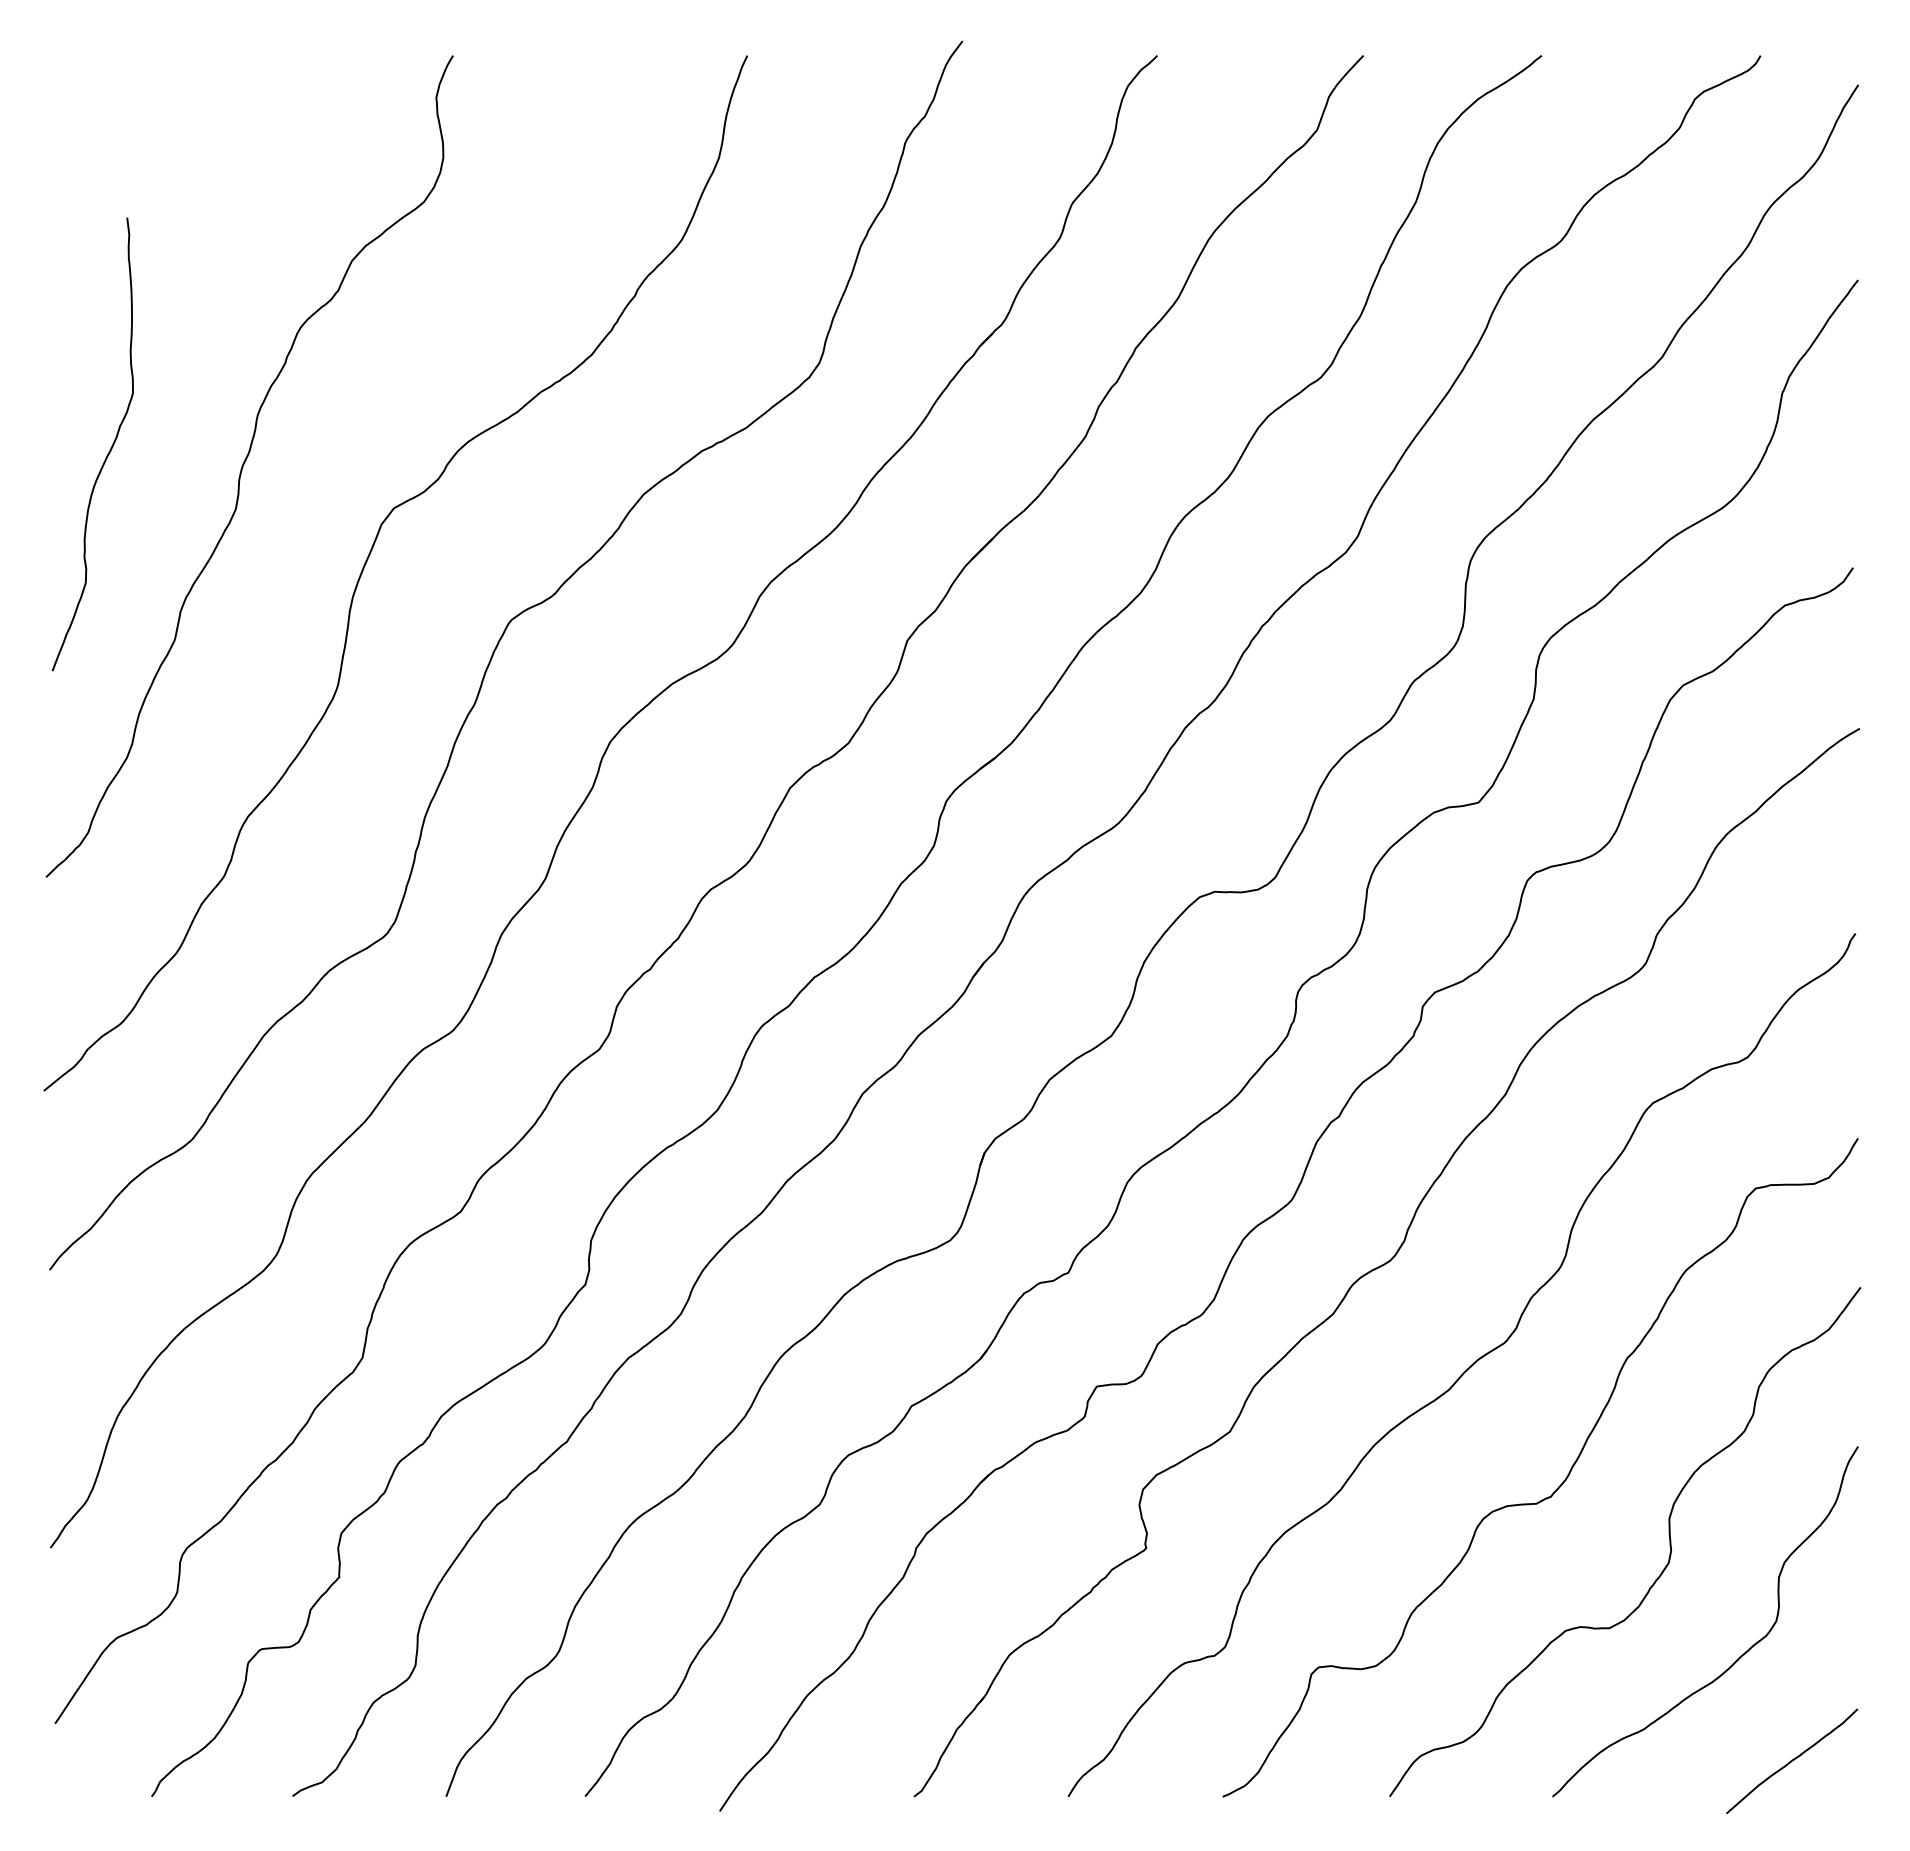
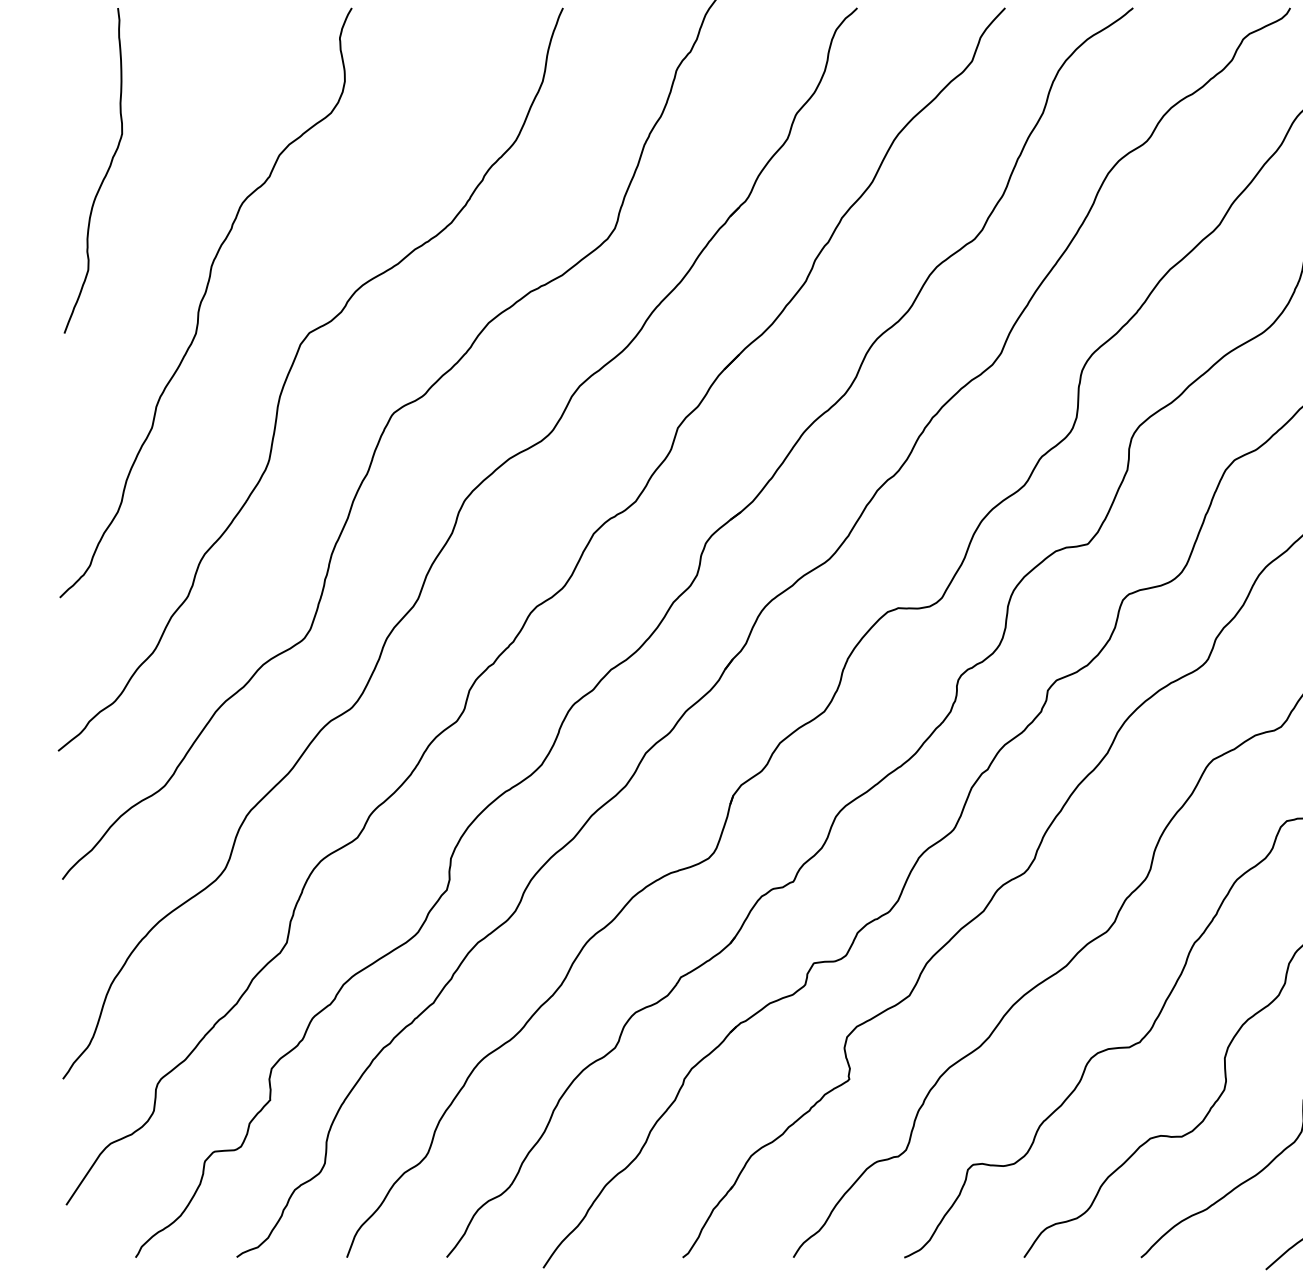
curve: (106, 455) -> (103, 178), moved

